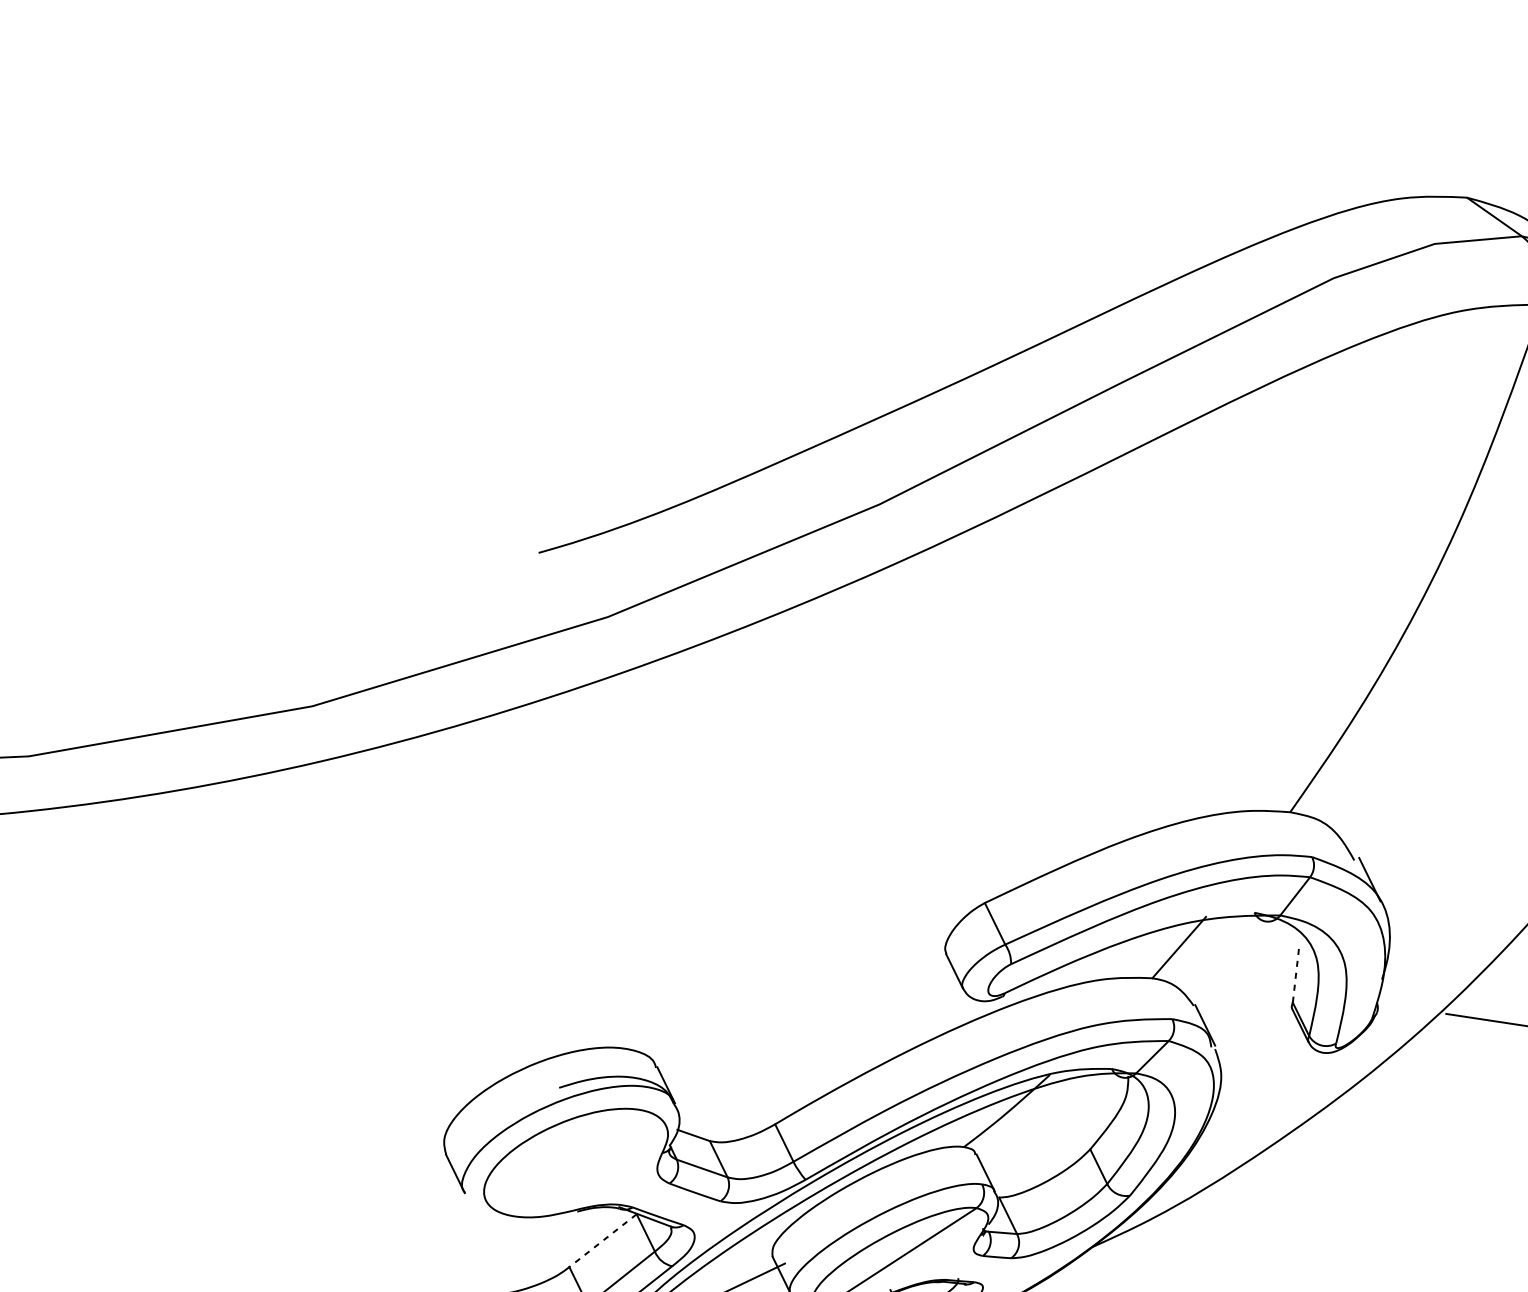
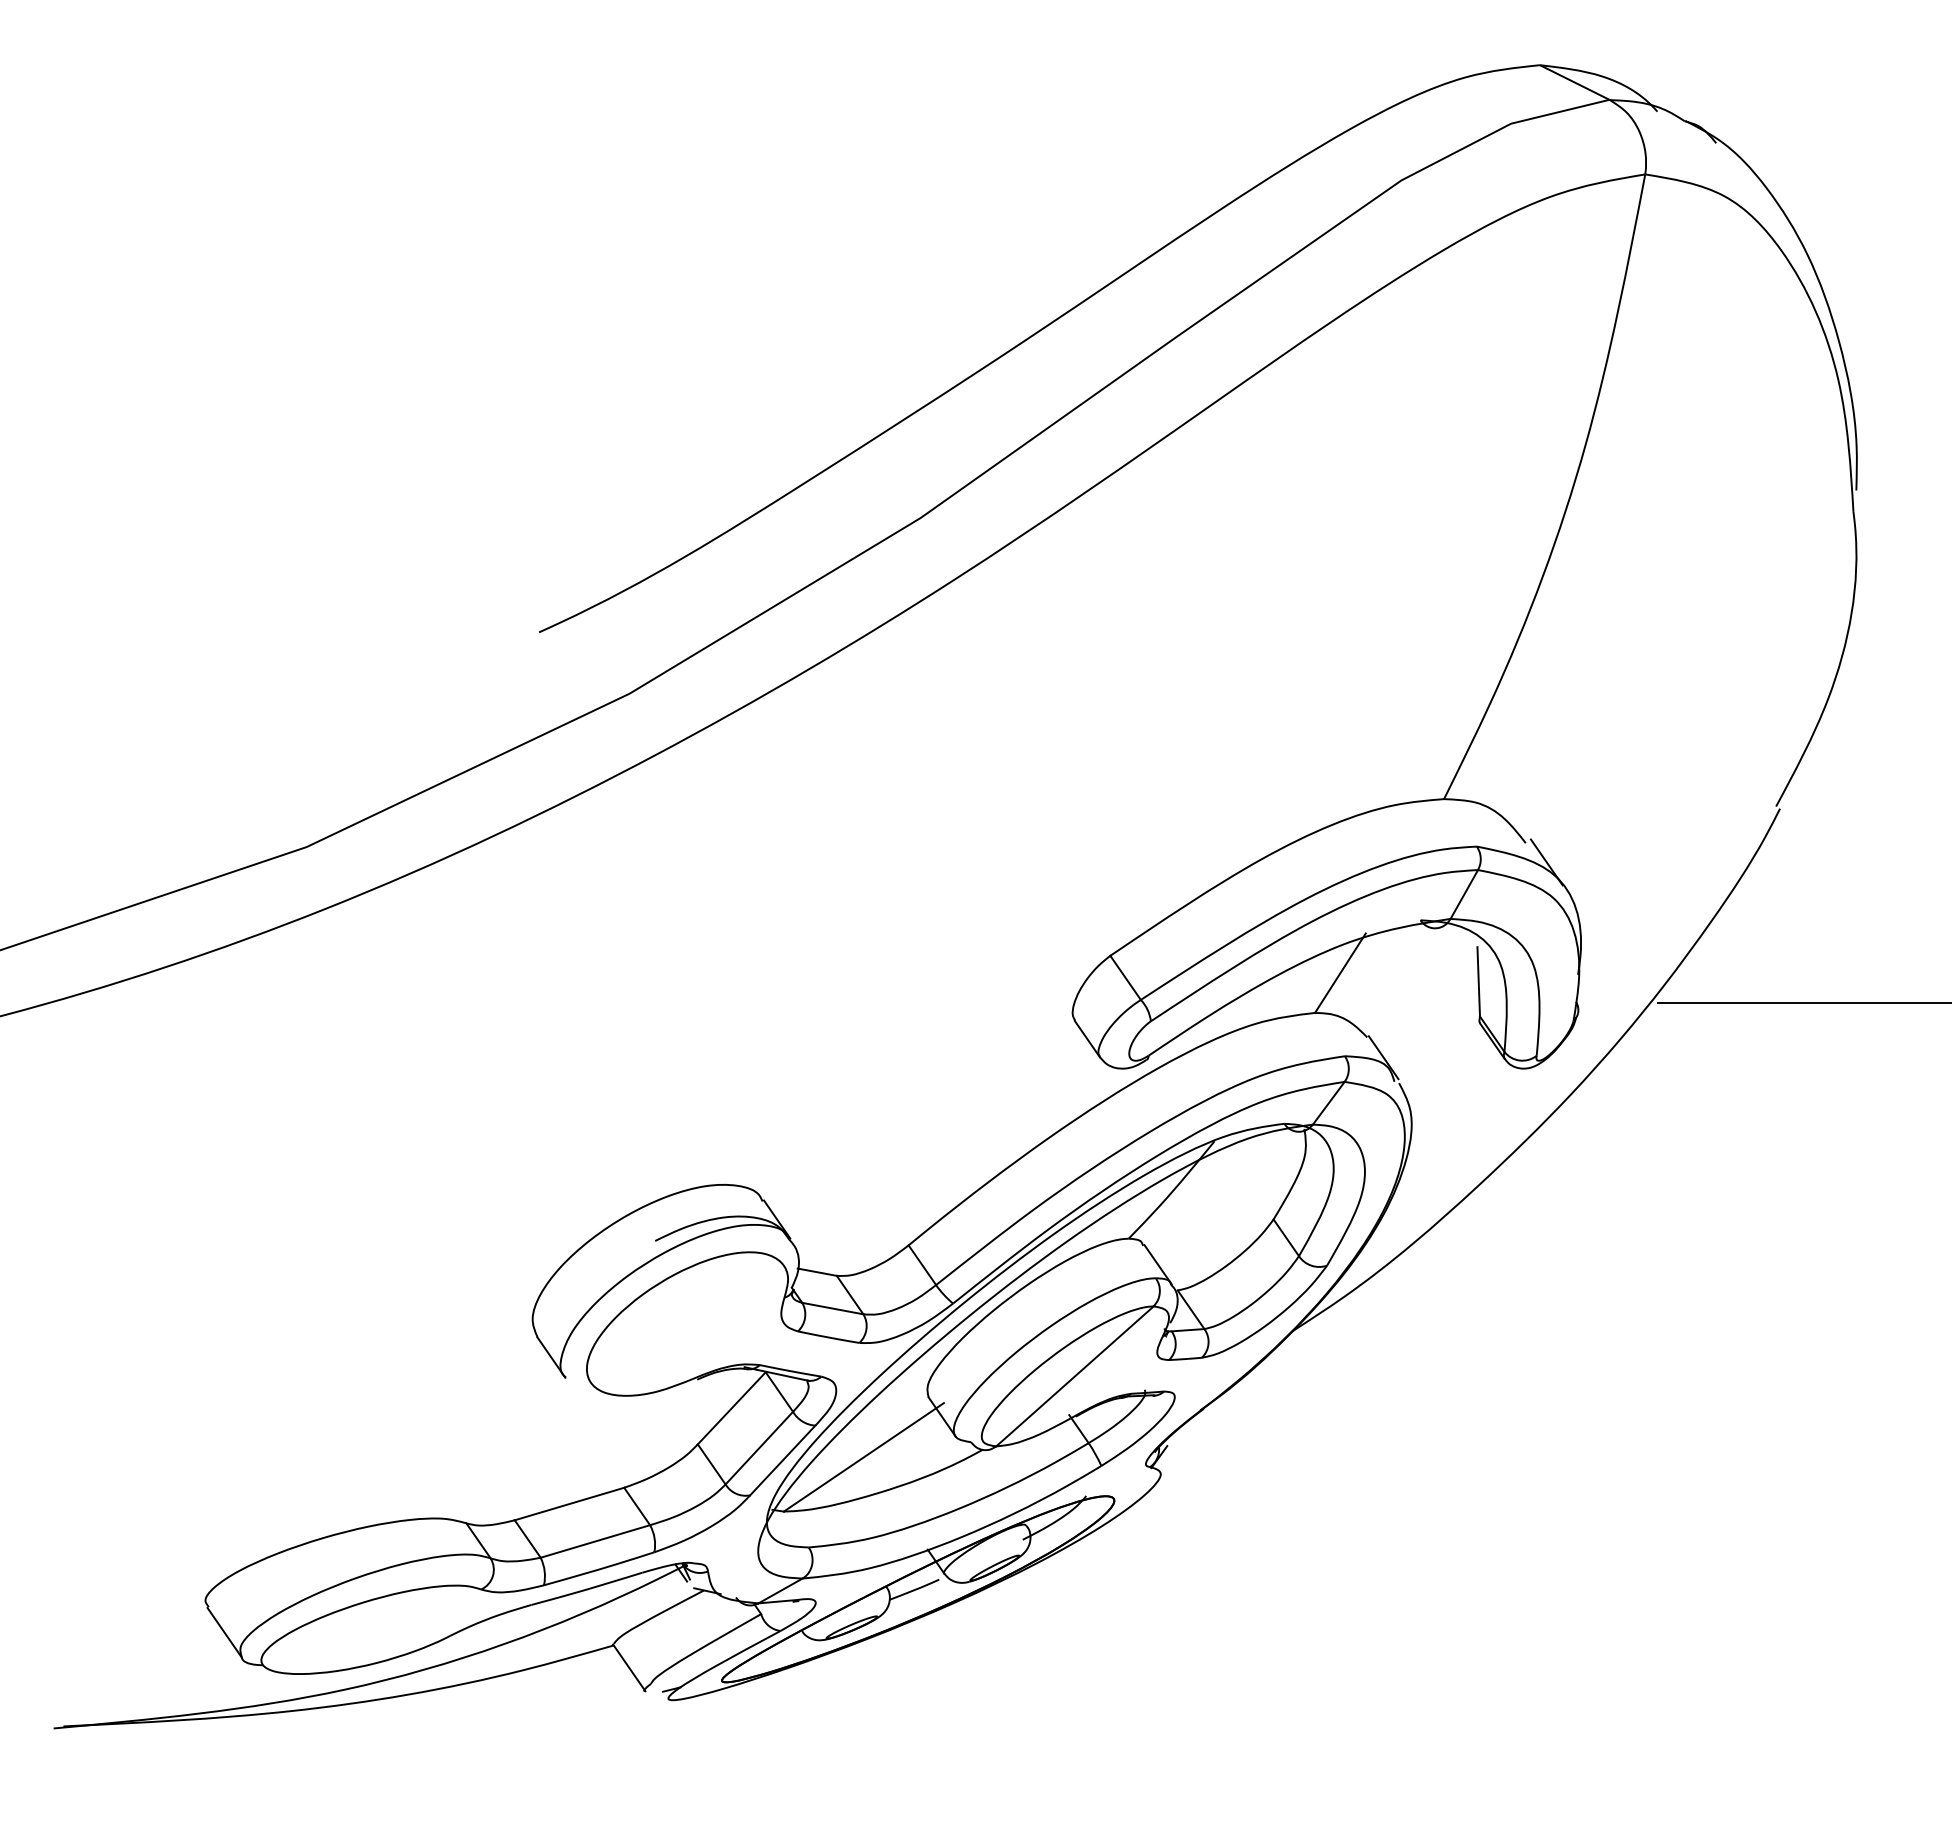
line: (1296, 972) -> (1478, 981), dashed -> solid
line: (602, 1240) -> (731, 1408), dashed -> solid

